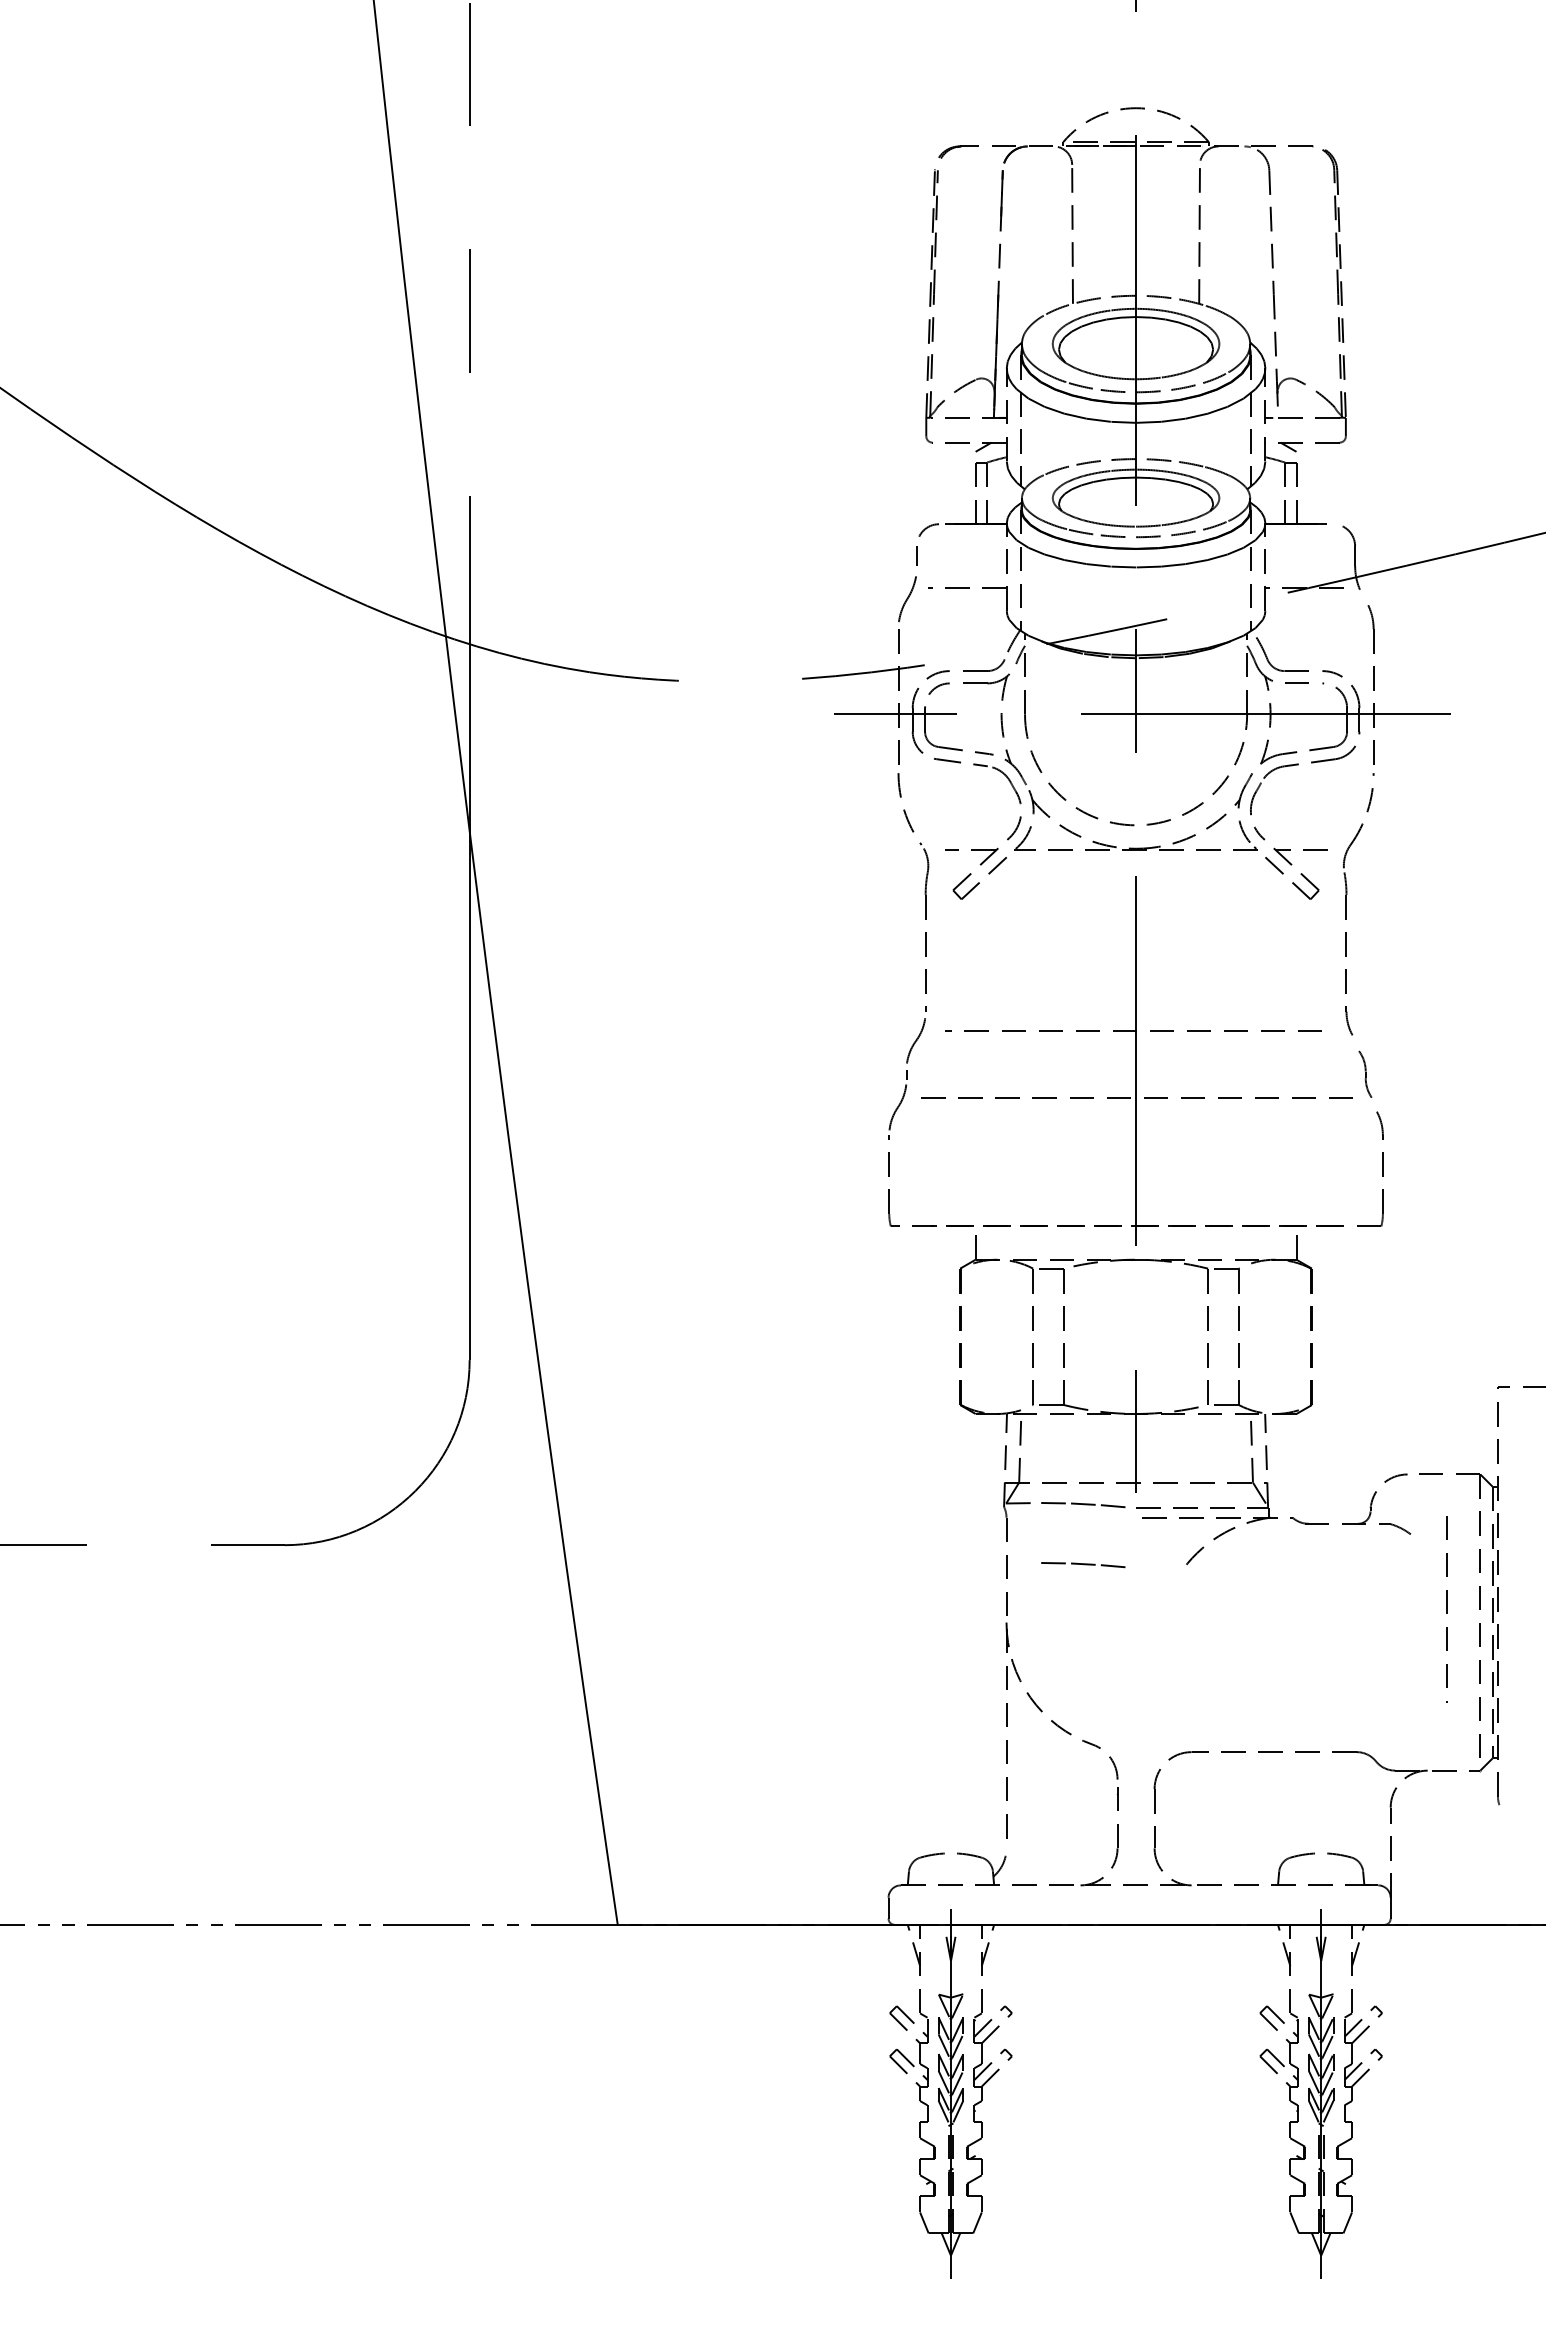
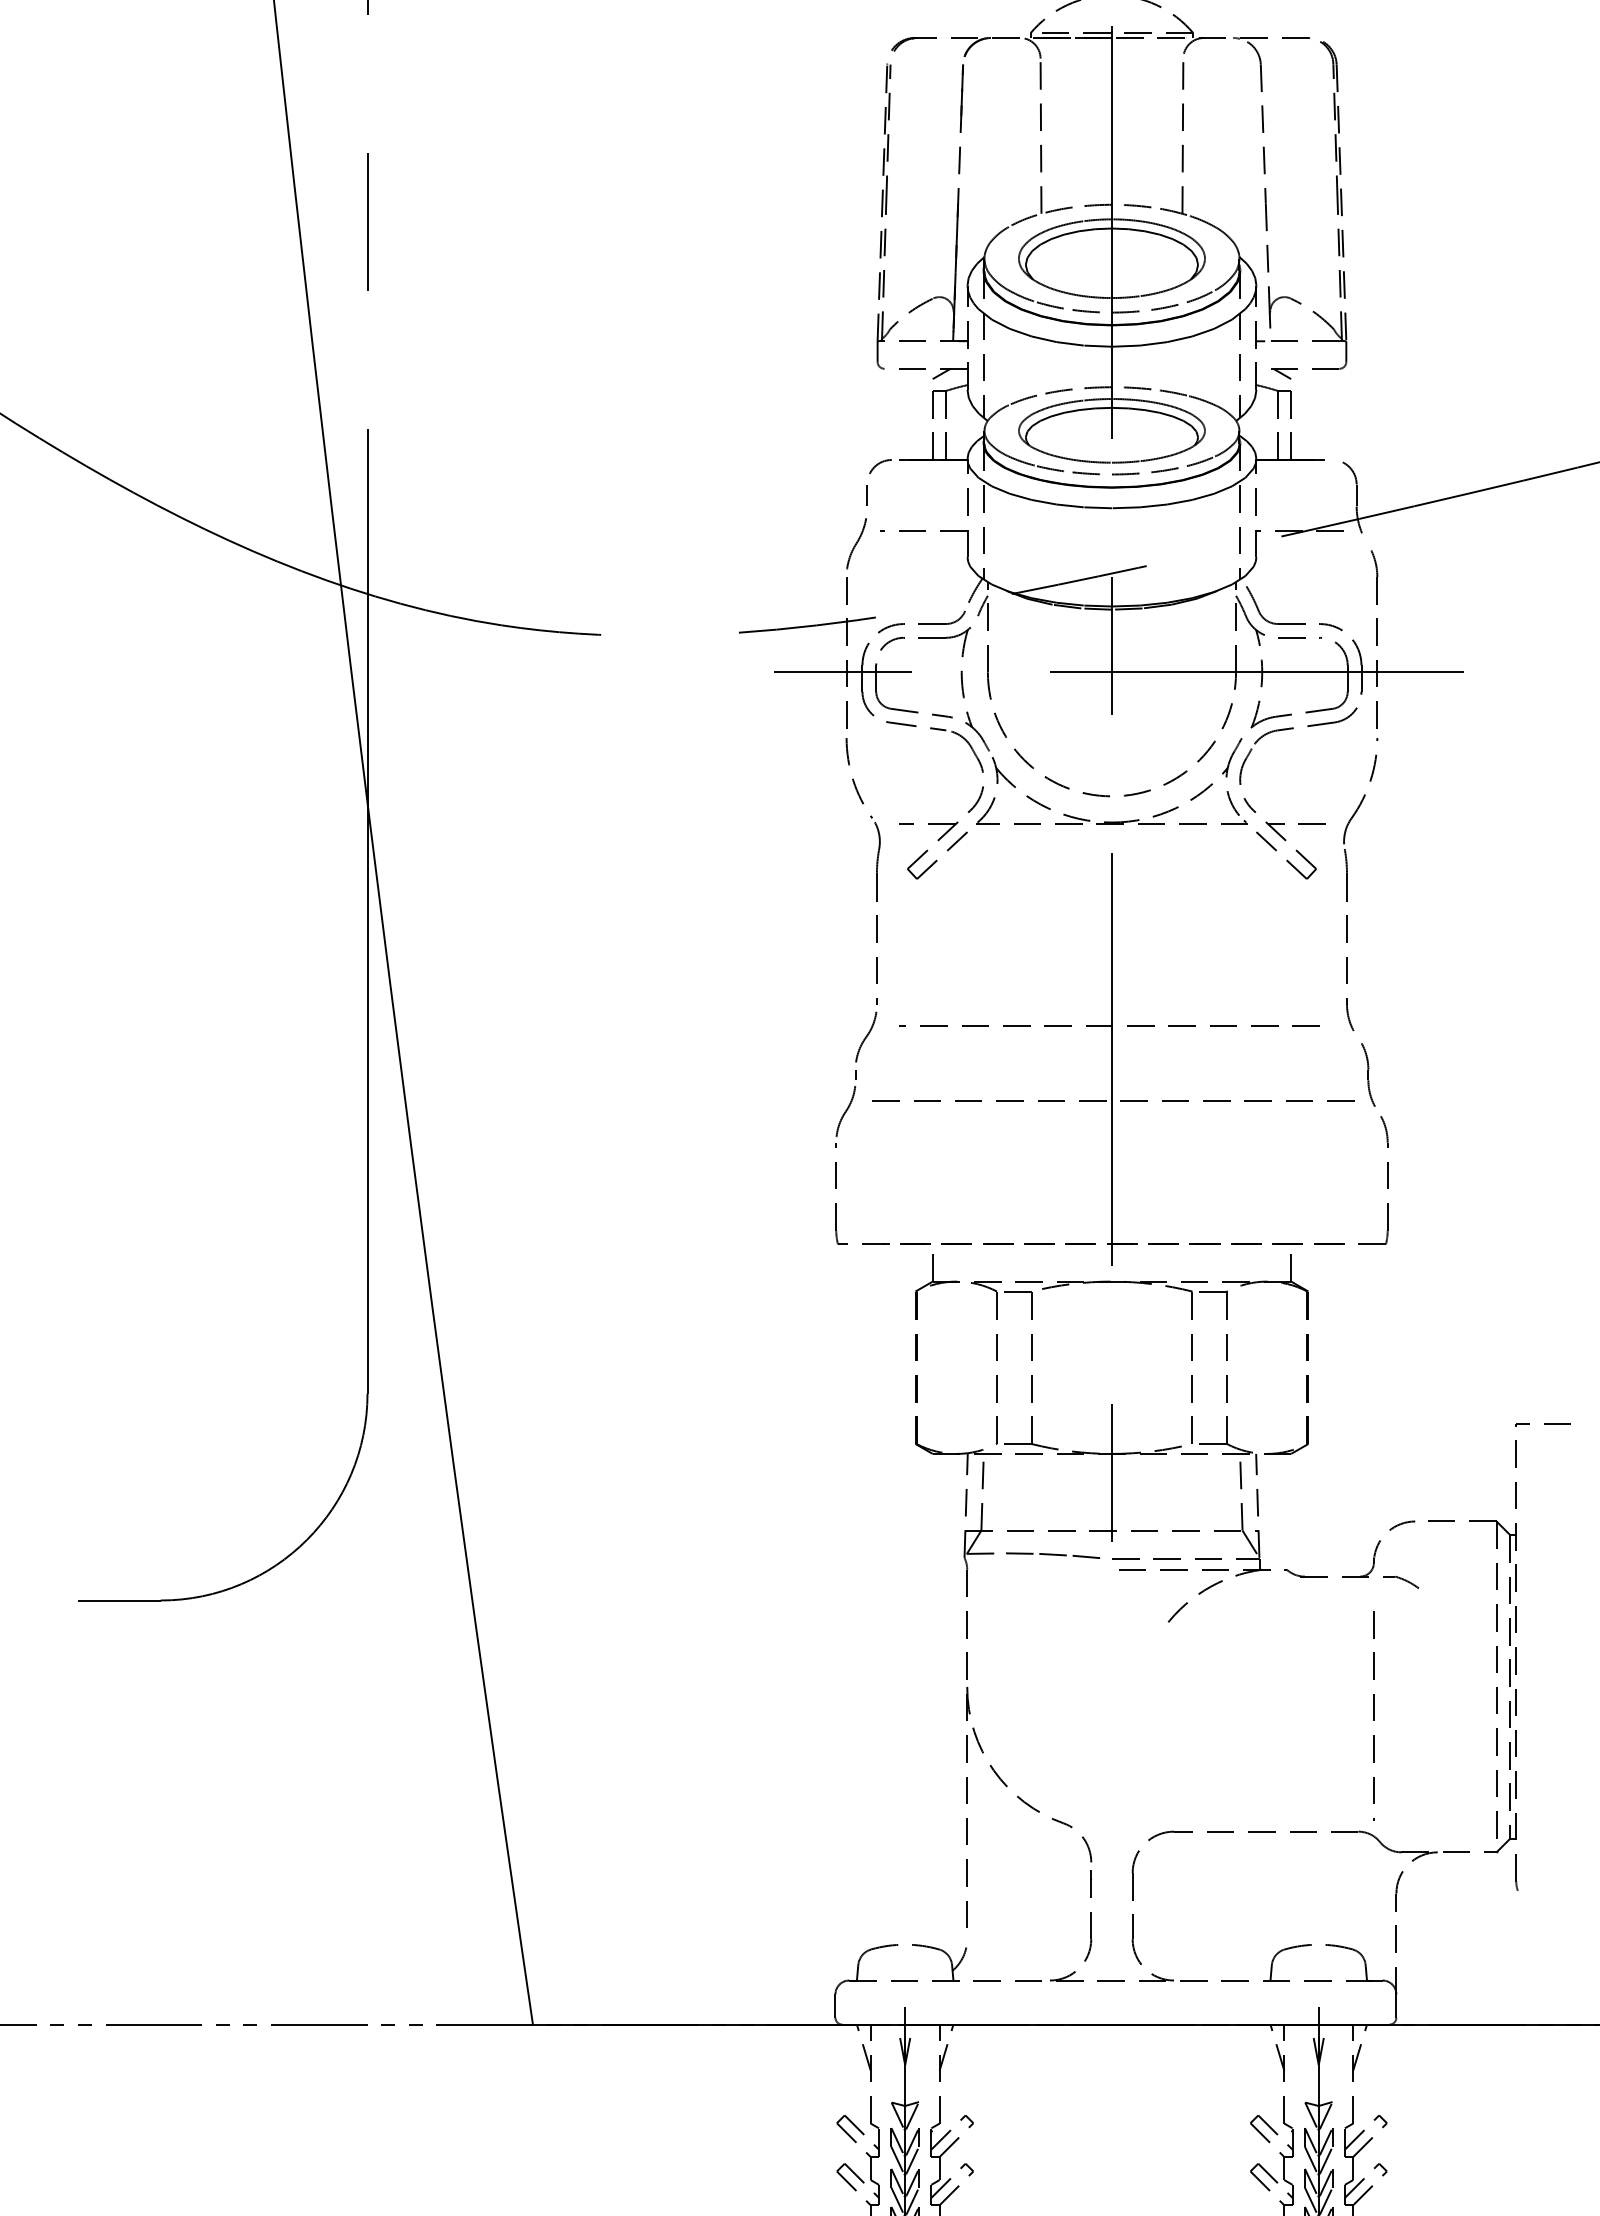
part: (1365, 1074) -> (1368, 1074), size x1.43
part: (1083, 1565) -> (1053, 1623), removed
line: (1446, 1609) -> (1373, 1715), moved

